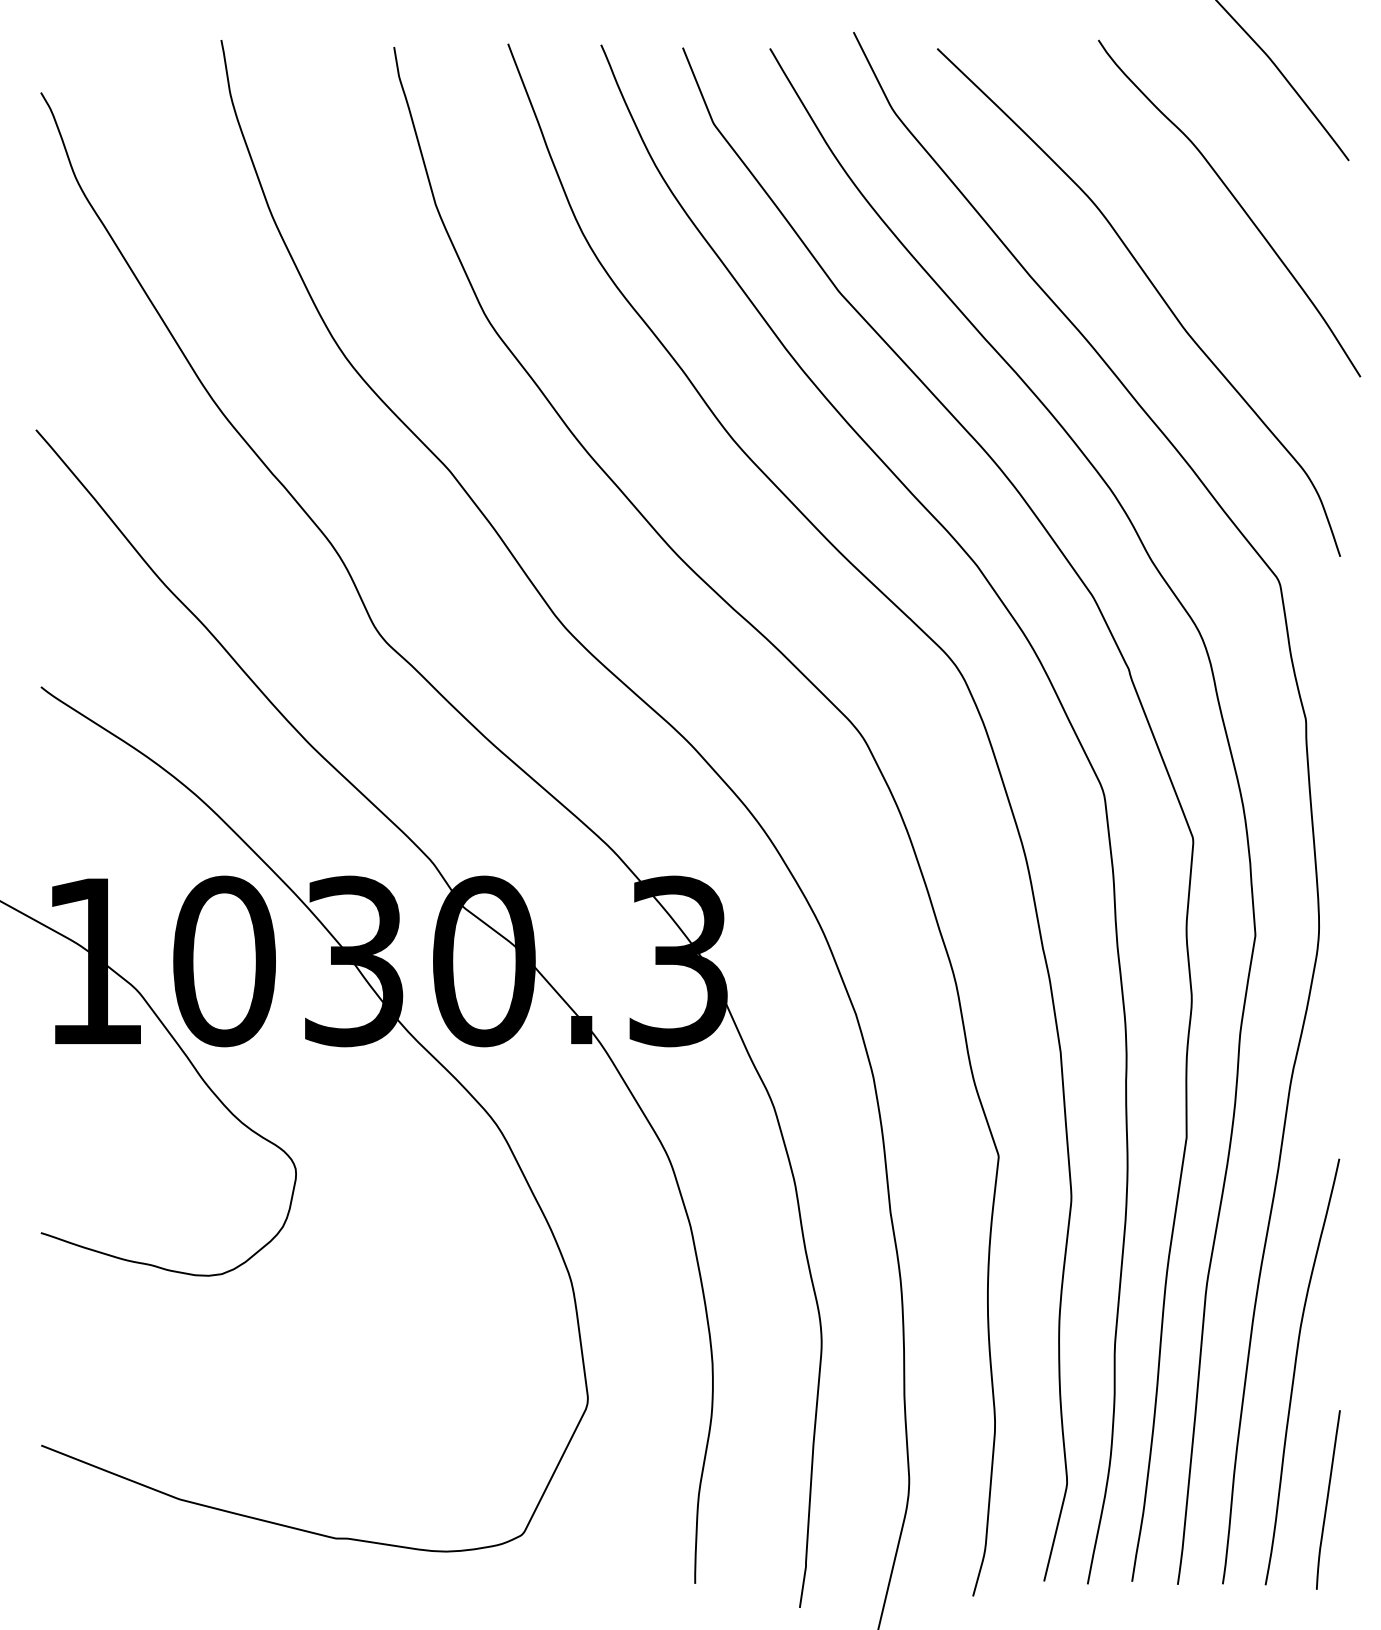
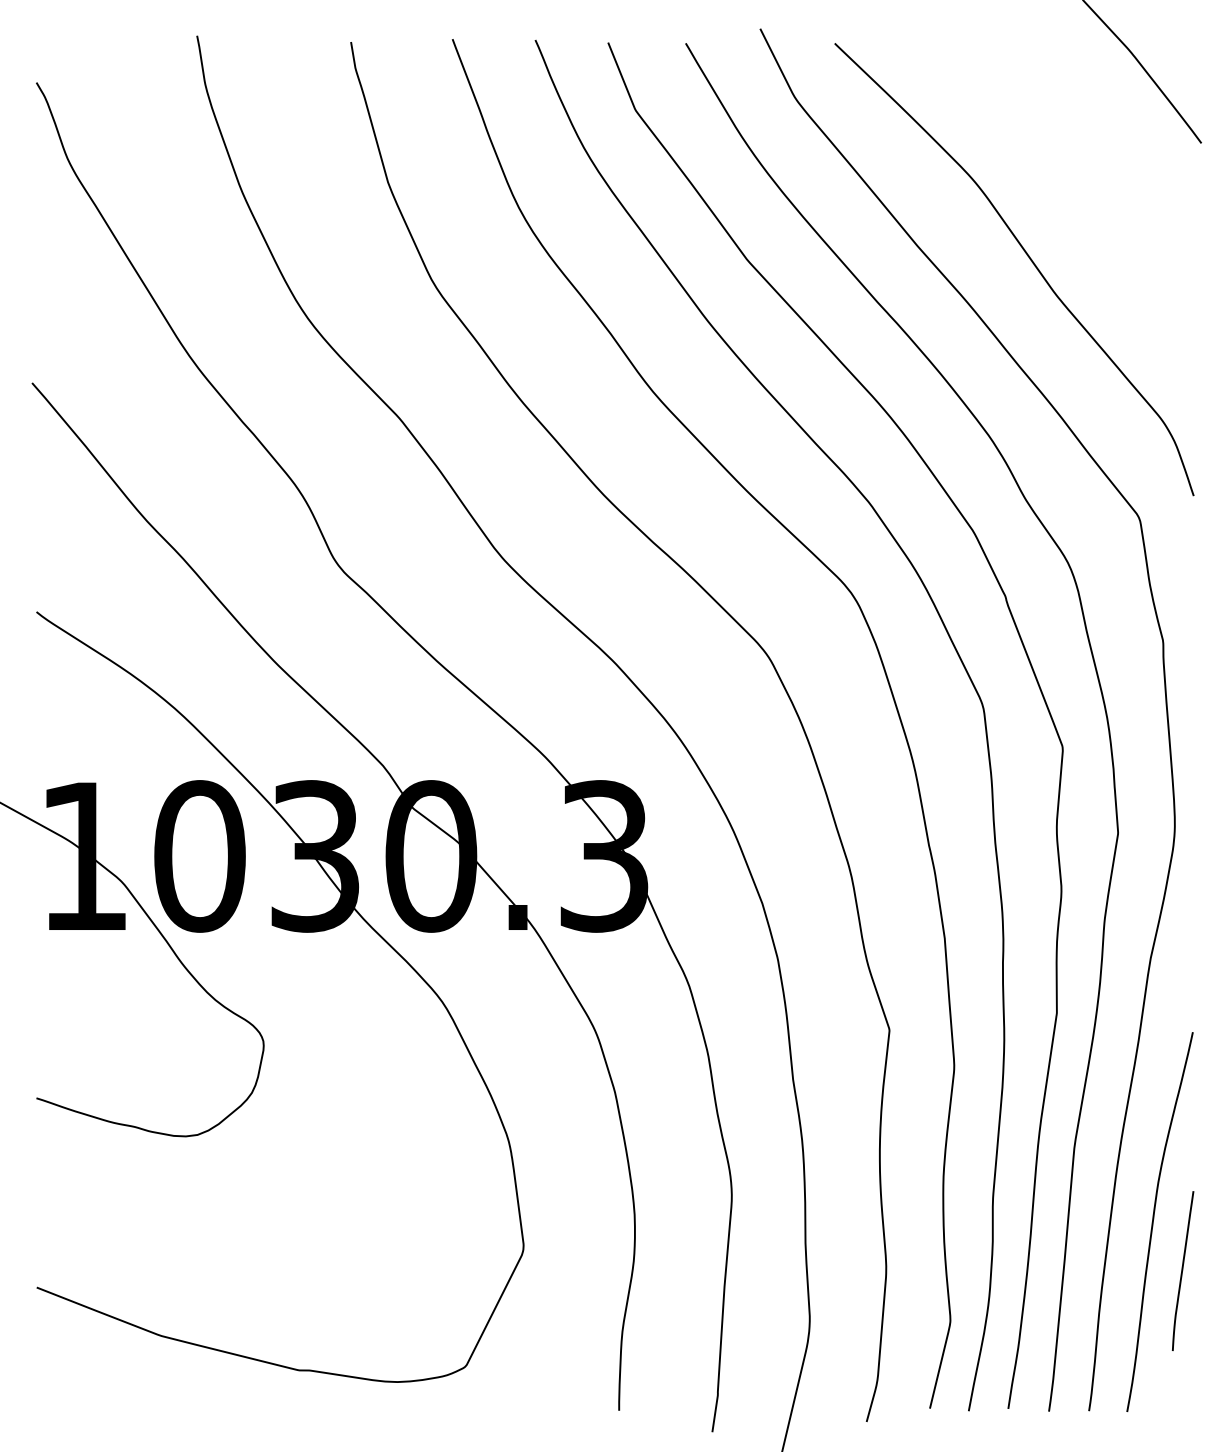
curve: (1235, 201) -> (1100, 179), removed
curve: (1327, 1499) -> (1182, 1270), moved

